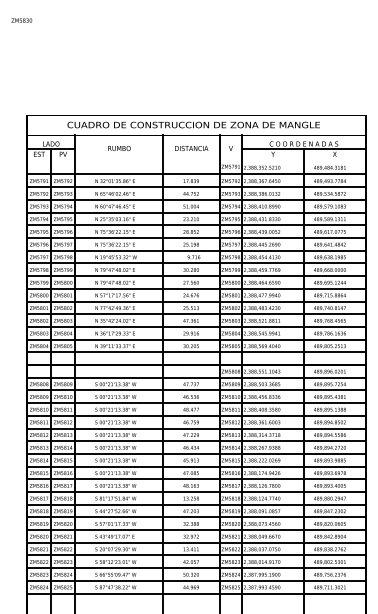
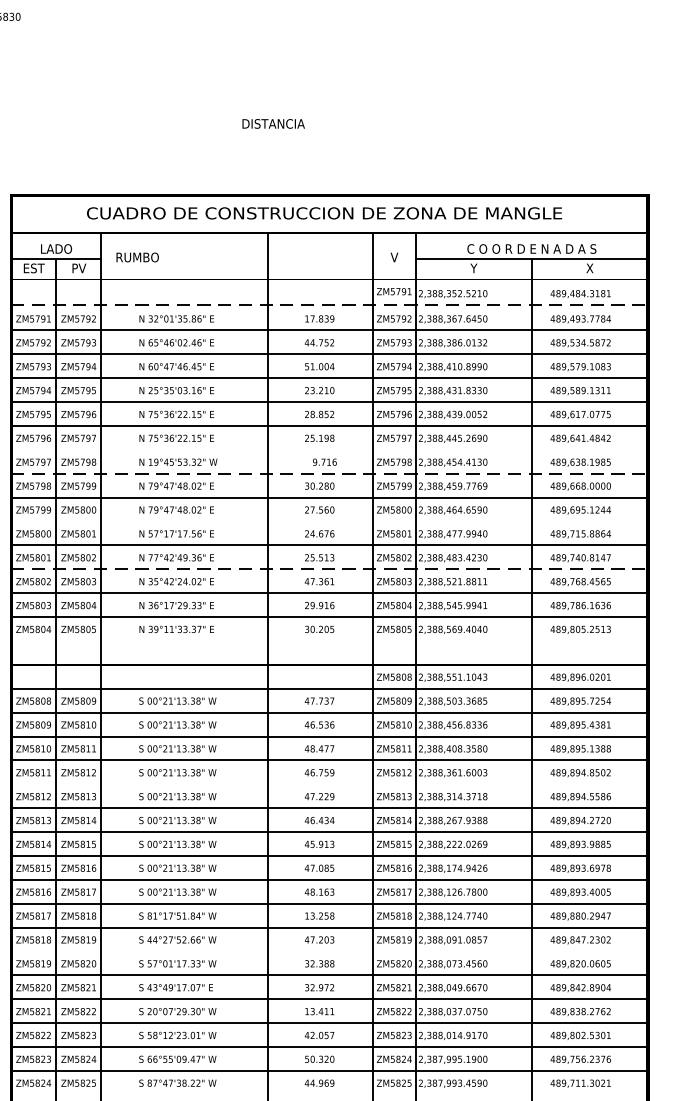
text: (119, 148) -> (137, 257), moved
text: (191, 148) -> (273, 123), moved
line: (196, 173) -> (329, 304), solid -> dashed
line: (196, 250) -> (329, 449), removed
line: (196, 263) -> (329, 473), solid -> dashed
line: (196, 288) -> (329, 520), removed
line: (196, 314) -> (329, 569), solid -> dashed
line: (196, 352) -> (329, 641), removed
line: (196, 428) -> (329, 784), removed
line: (196, 517) -> (329, 951), removed
line: (196, 593) -> (329, 1094), removed

